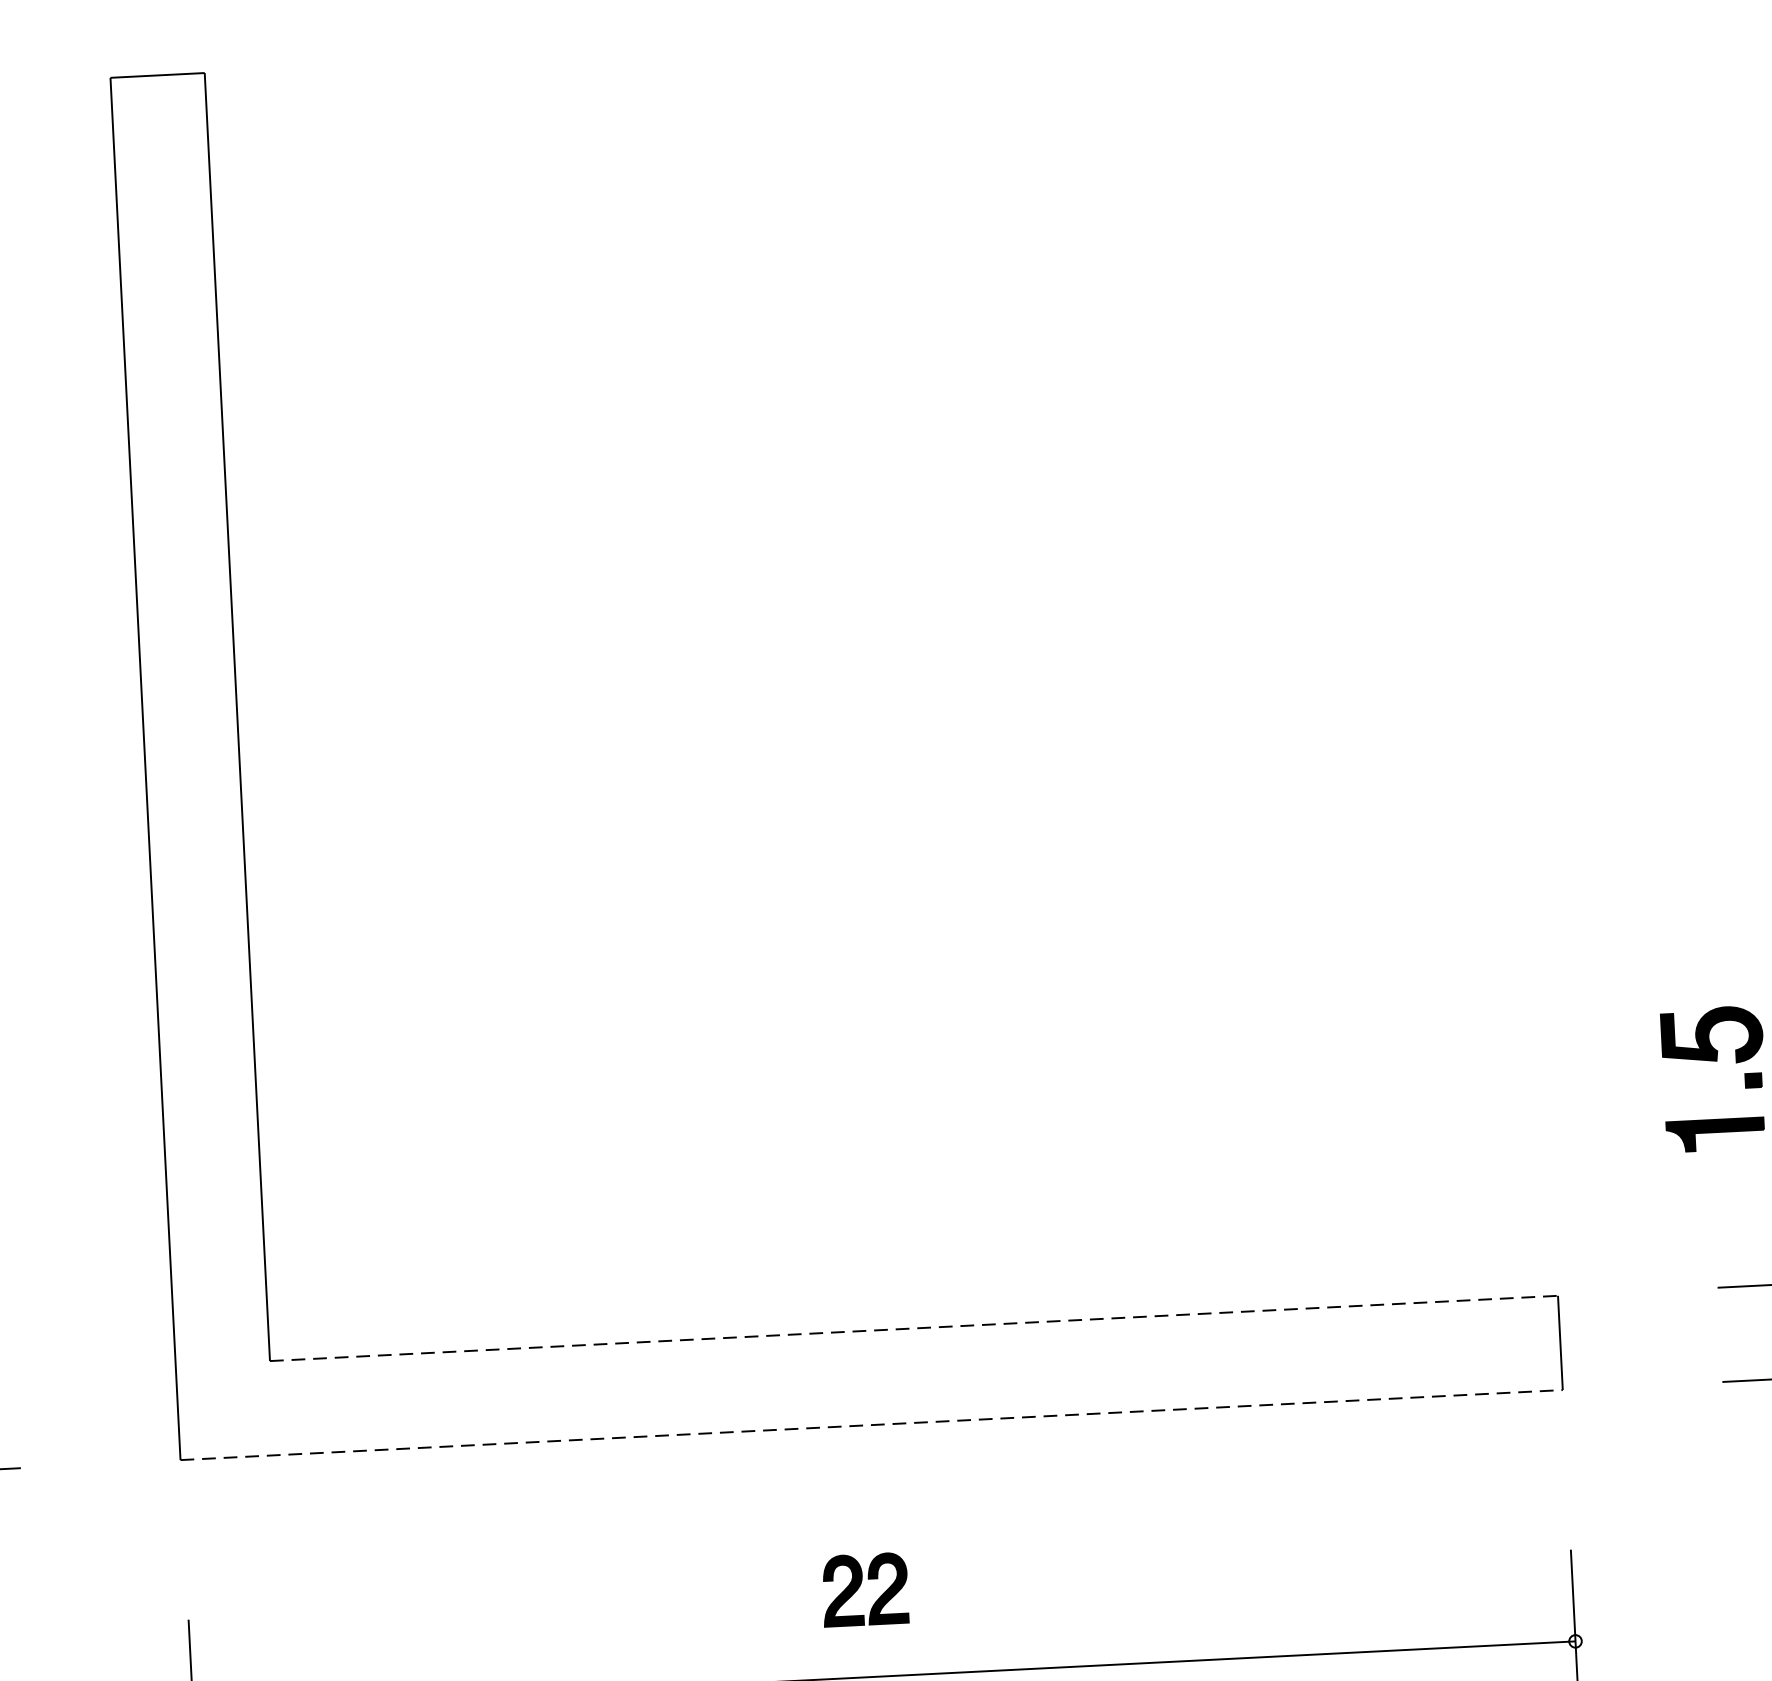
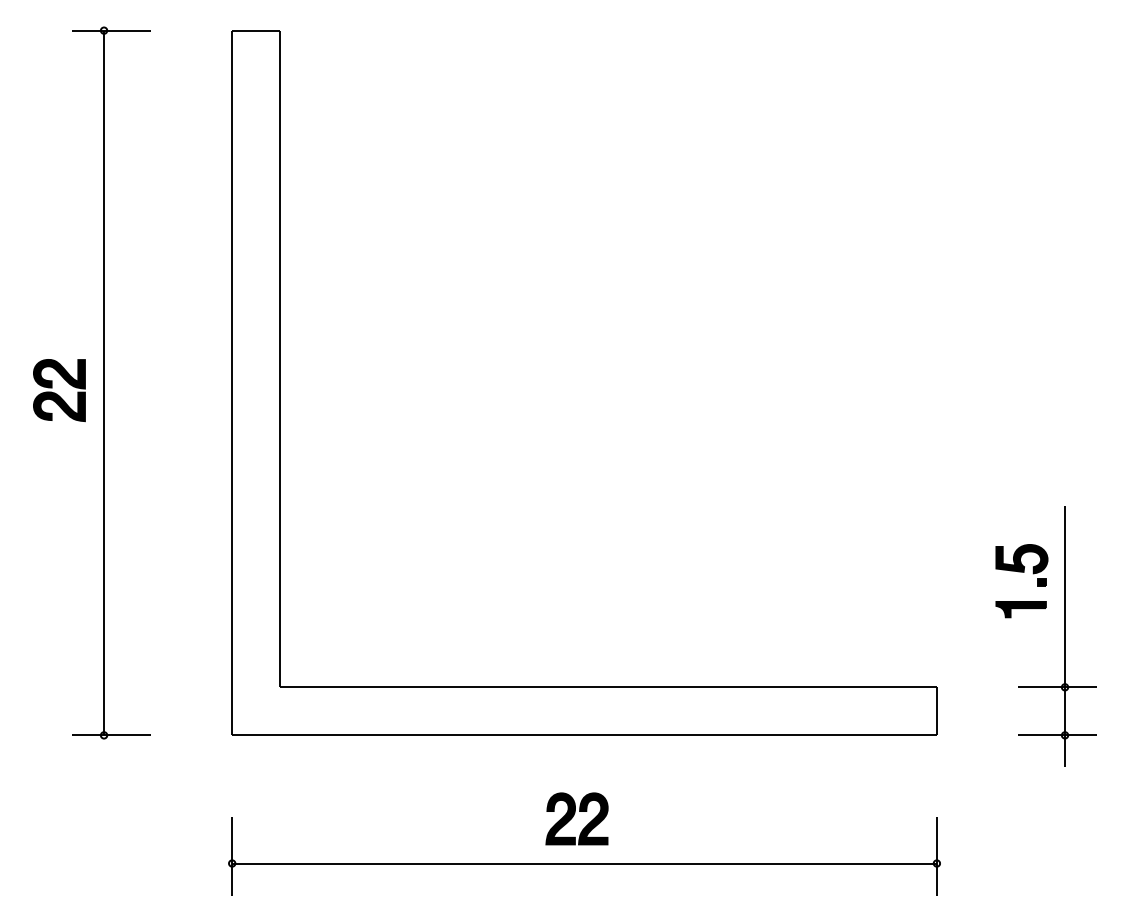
line: (915, 1328) -> (609, 687), dashed -> solid
line: (873, 1425) -> (585, 735), dashed -> solid
part: (864, 1588) -> (576, 818), size x1.43

